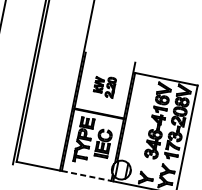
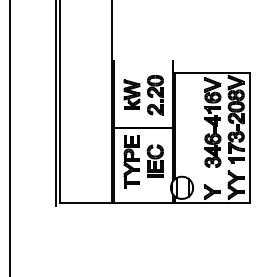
part: (104, 86) -> (143, 95), size x1.67
line: (86, 175) -> (143, 202), dashed -> solid

